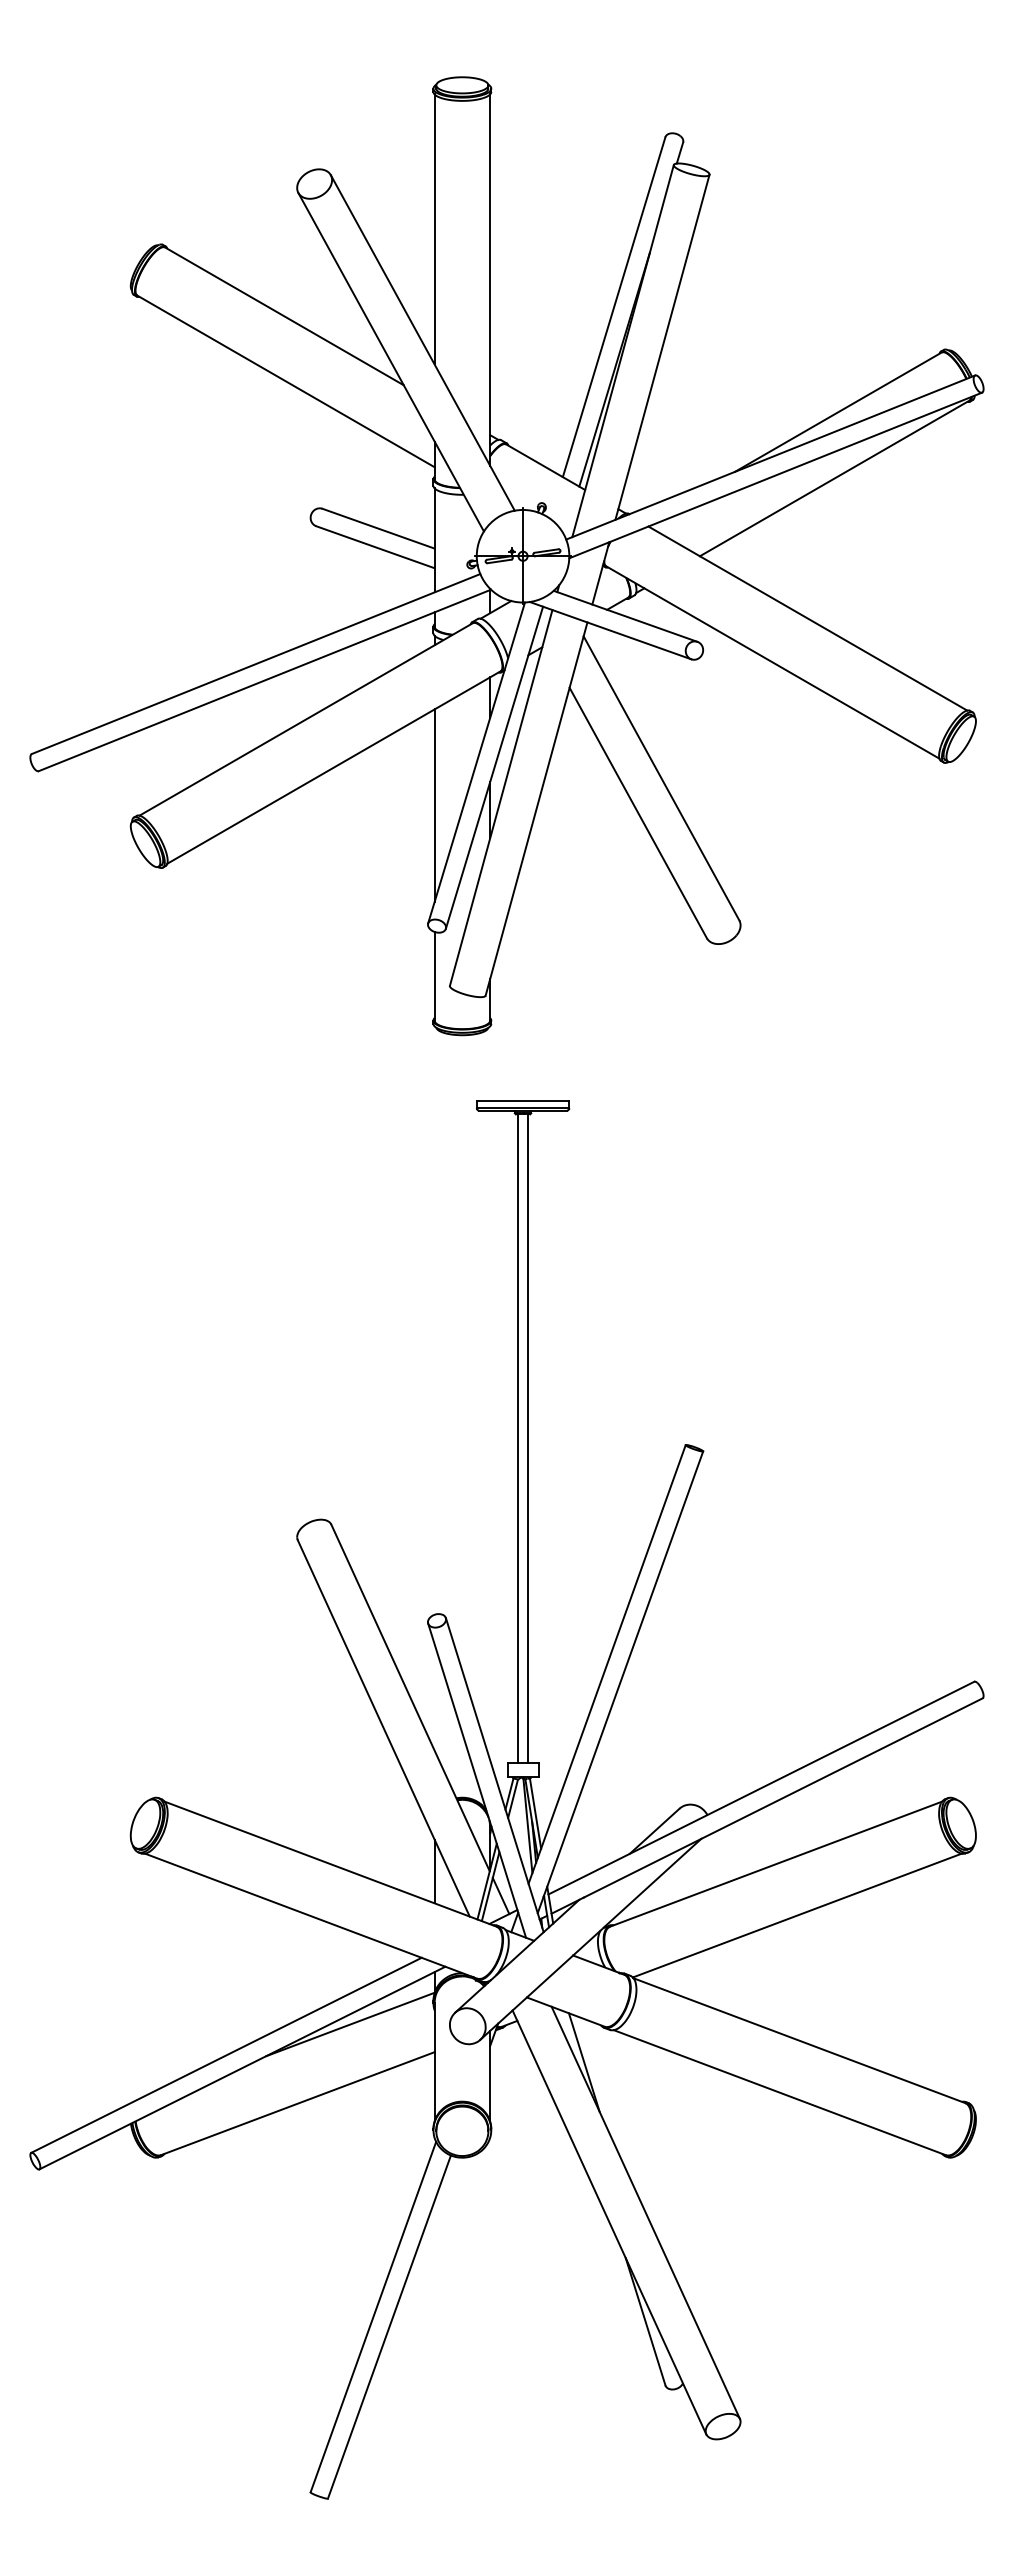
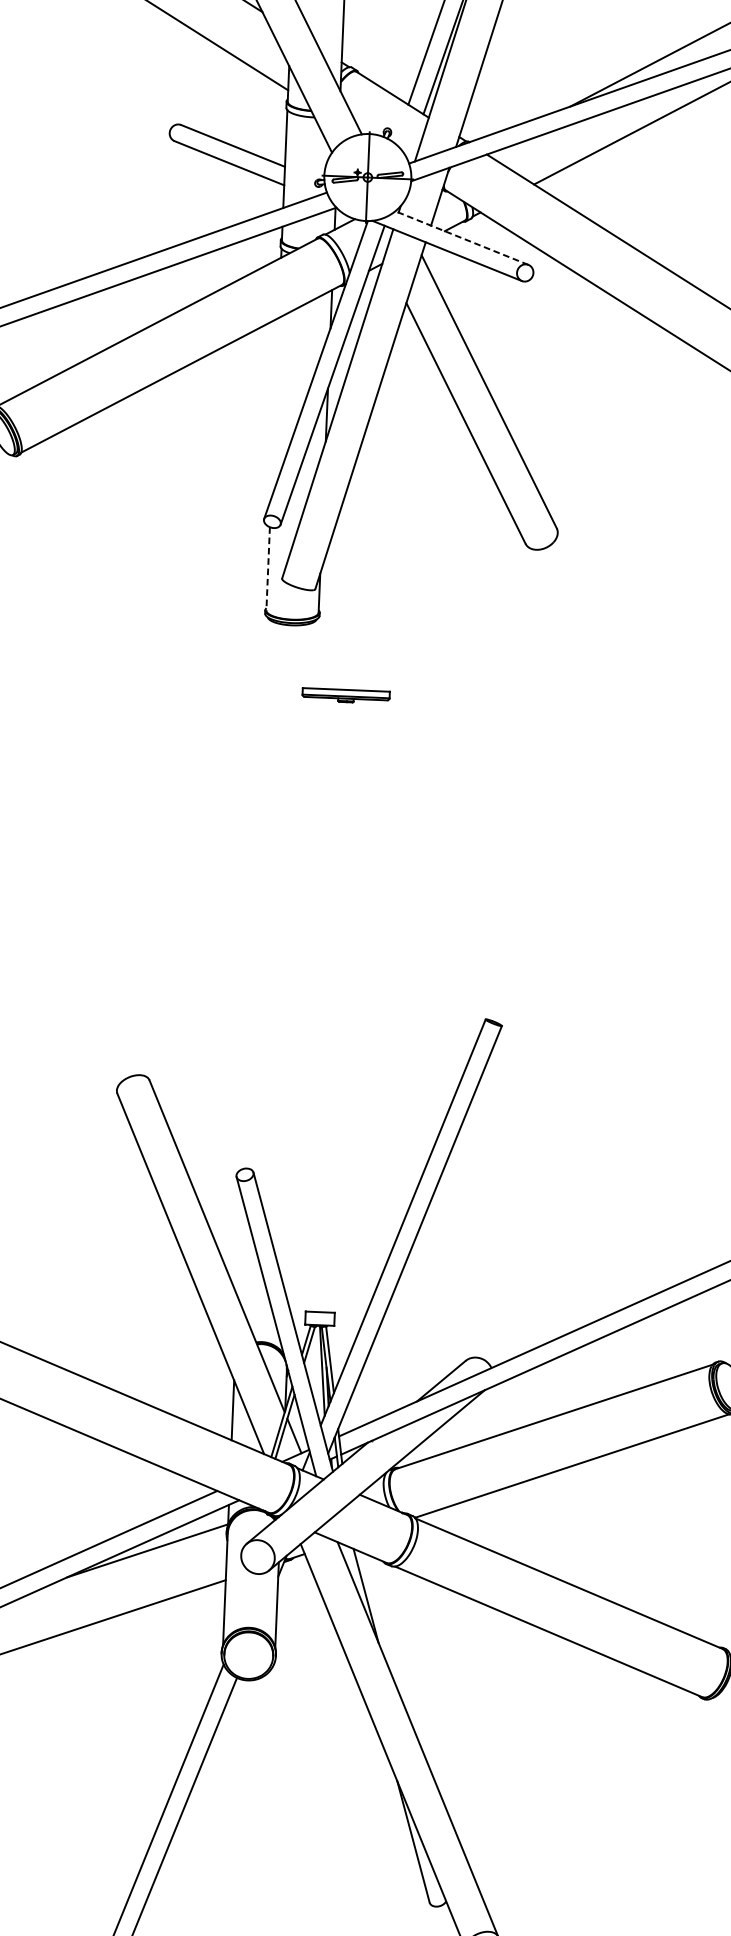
line: (625, 616) -> (461, 238), solid -> dashed
line: (434, 805) -> (274, 408), removed
line: (434, 976) -> (268, 569), solid -> dashed
line: (518, 1438) -> (328, 1006), removed
line: (527, 1438) -> (337, 1007), removed

